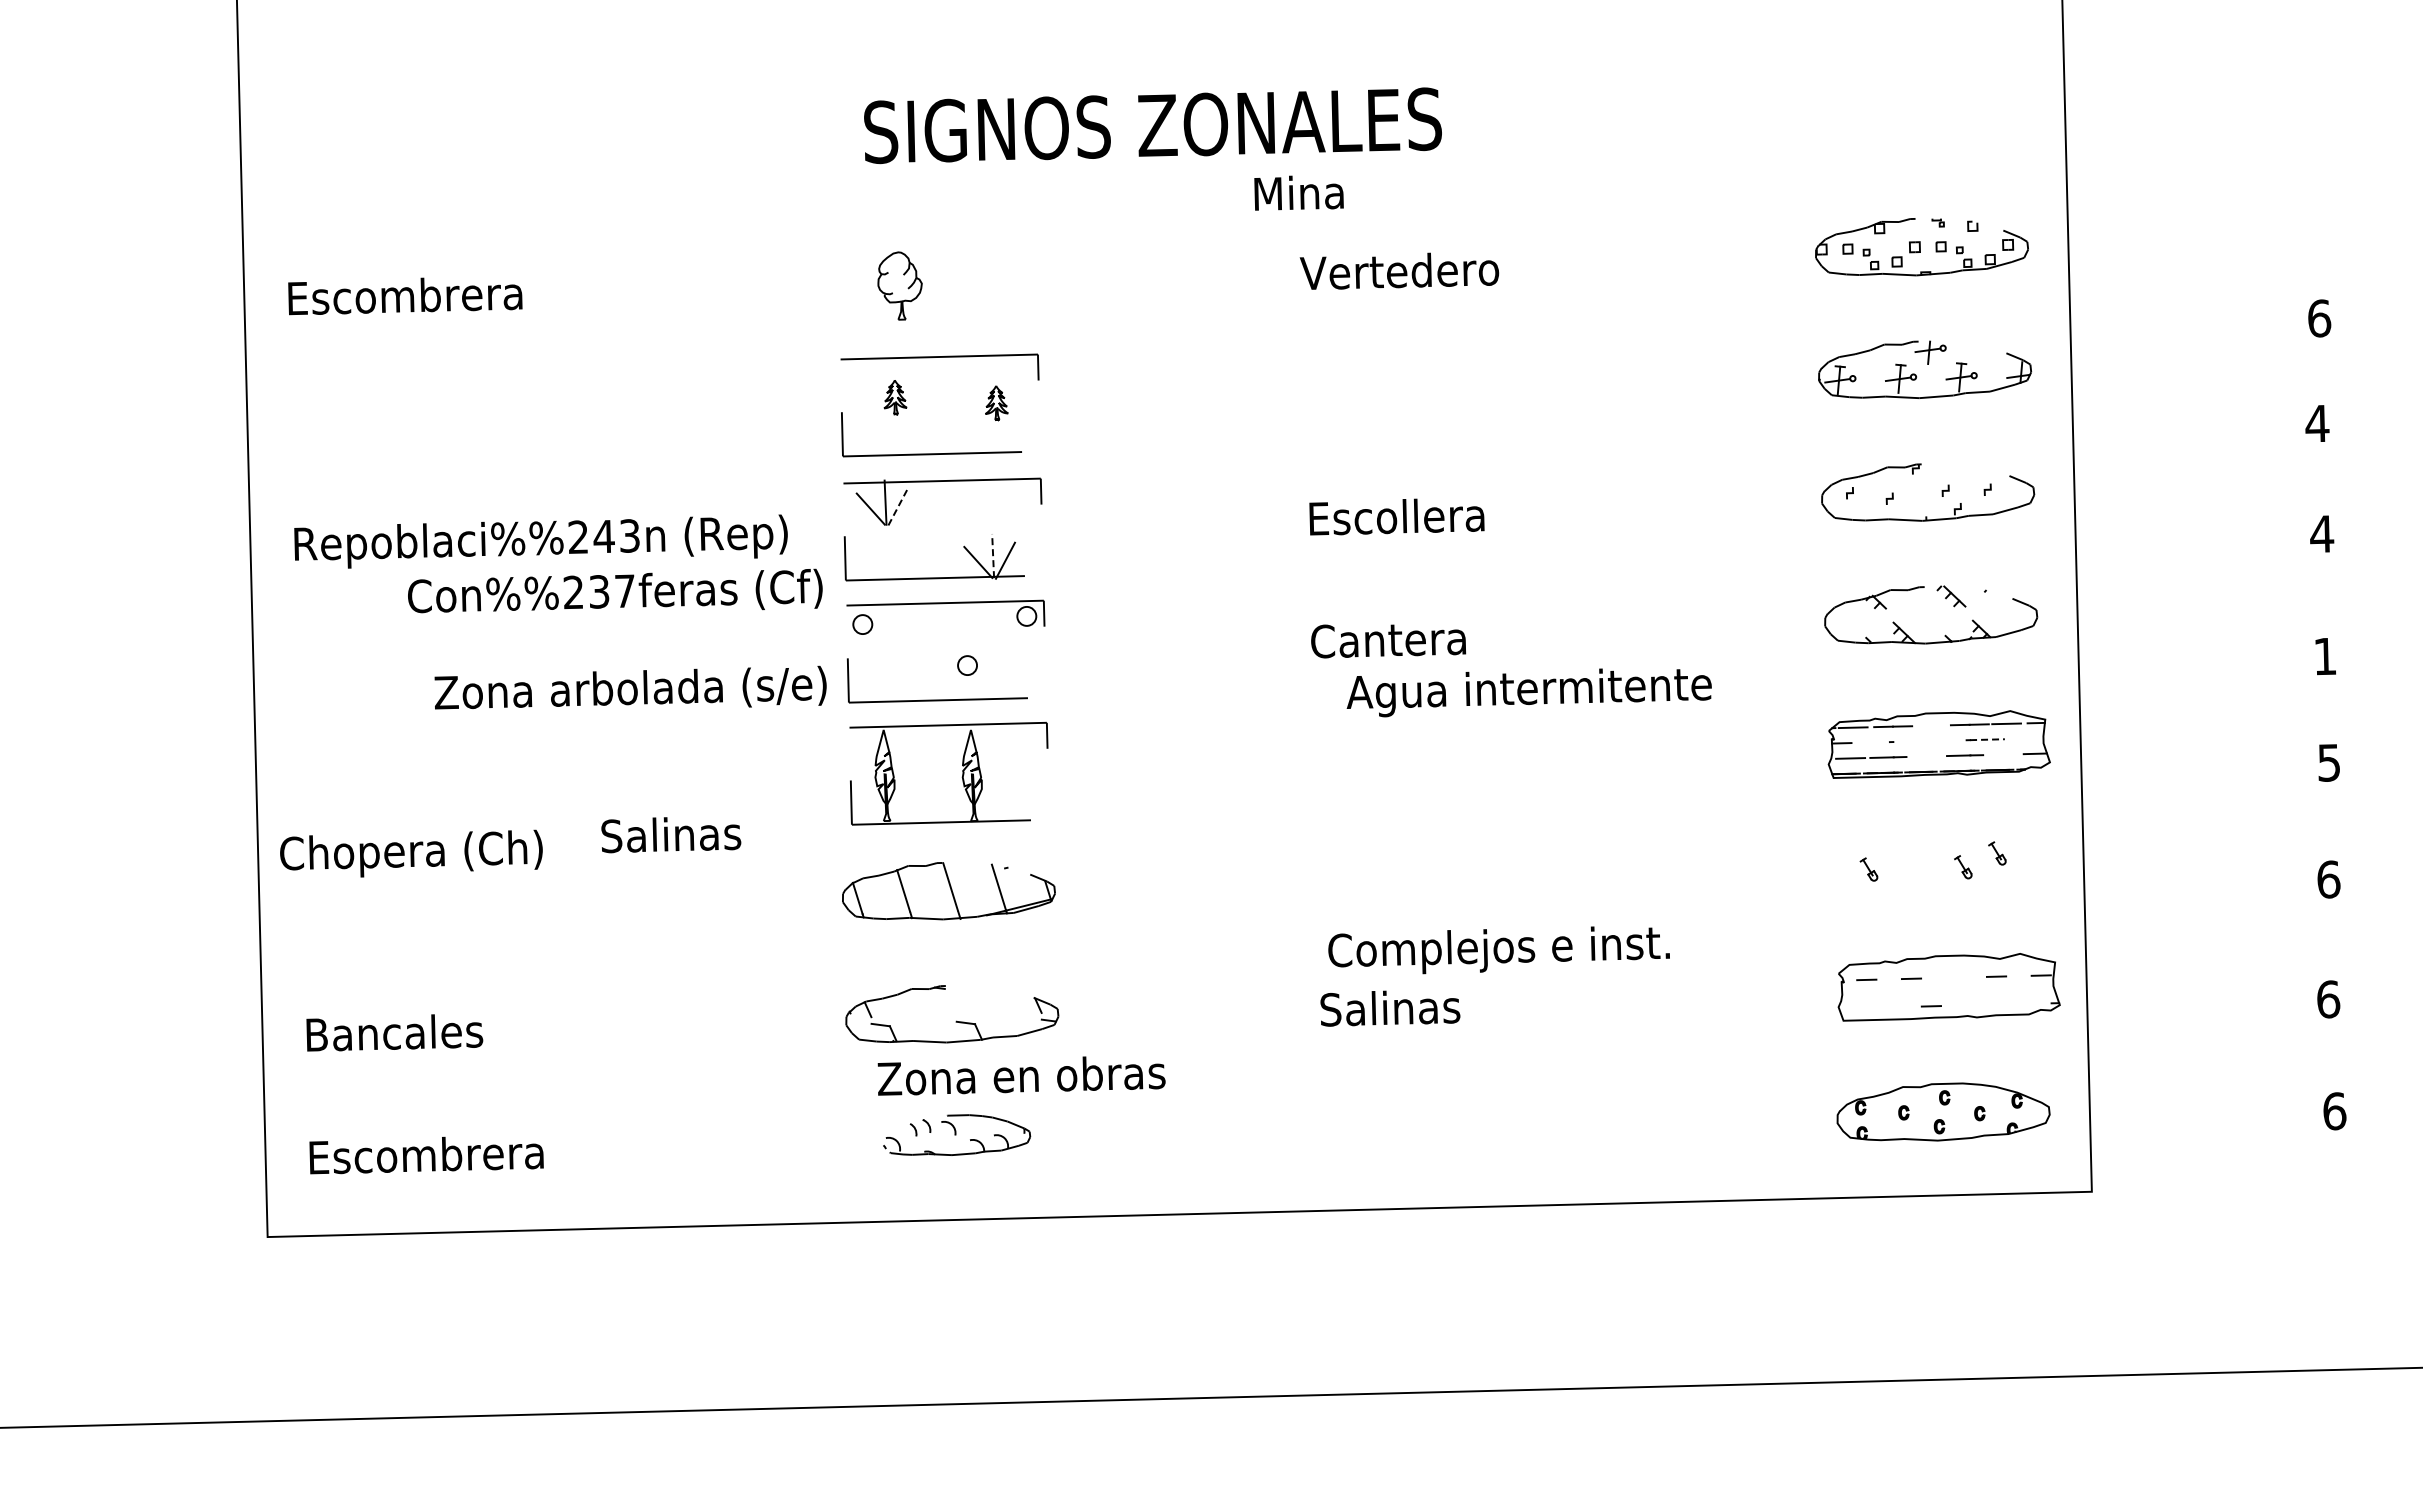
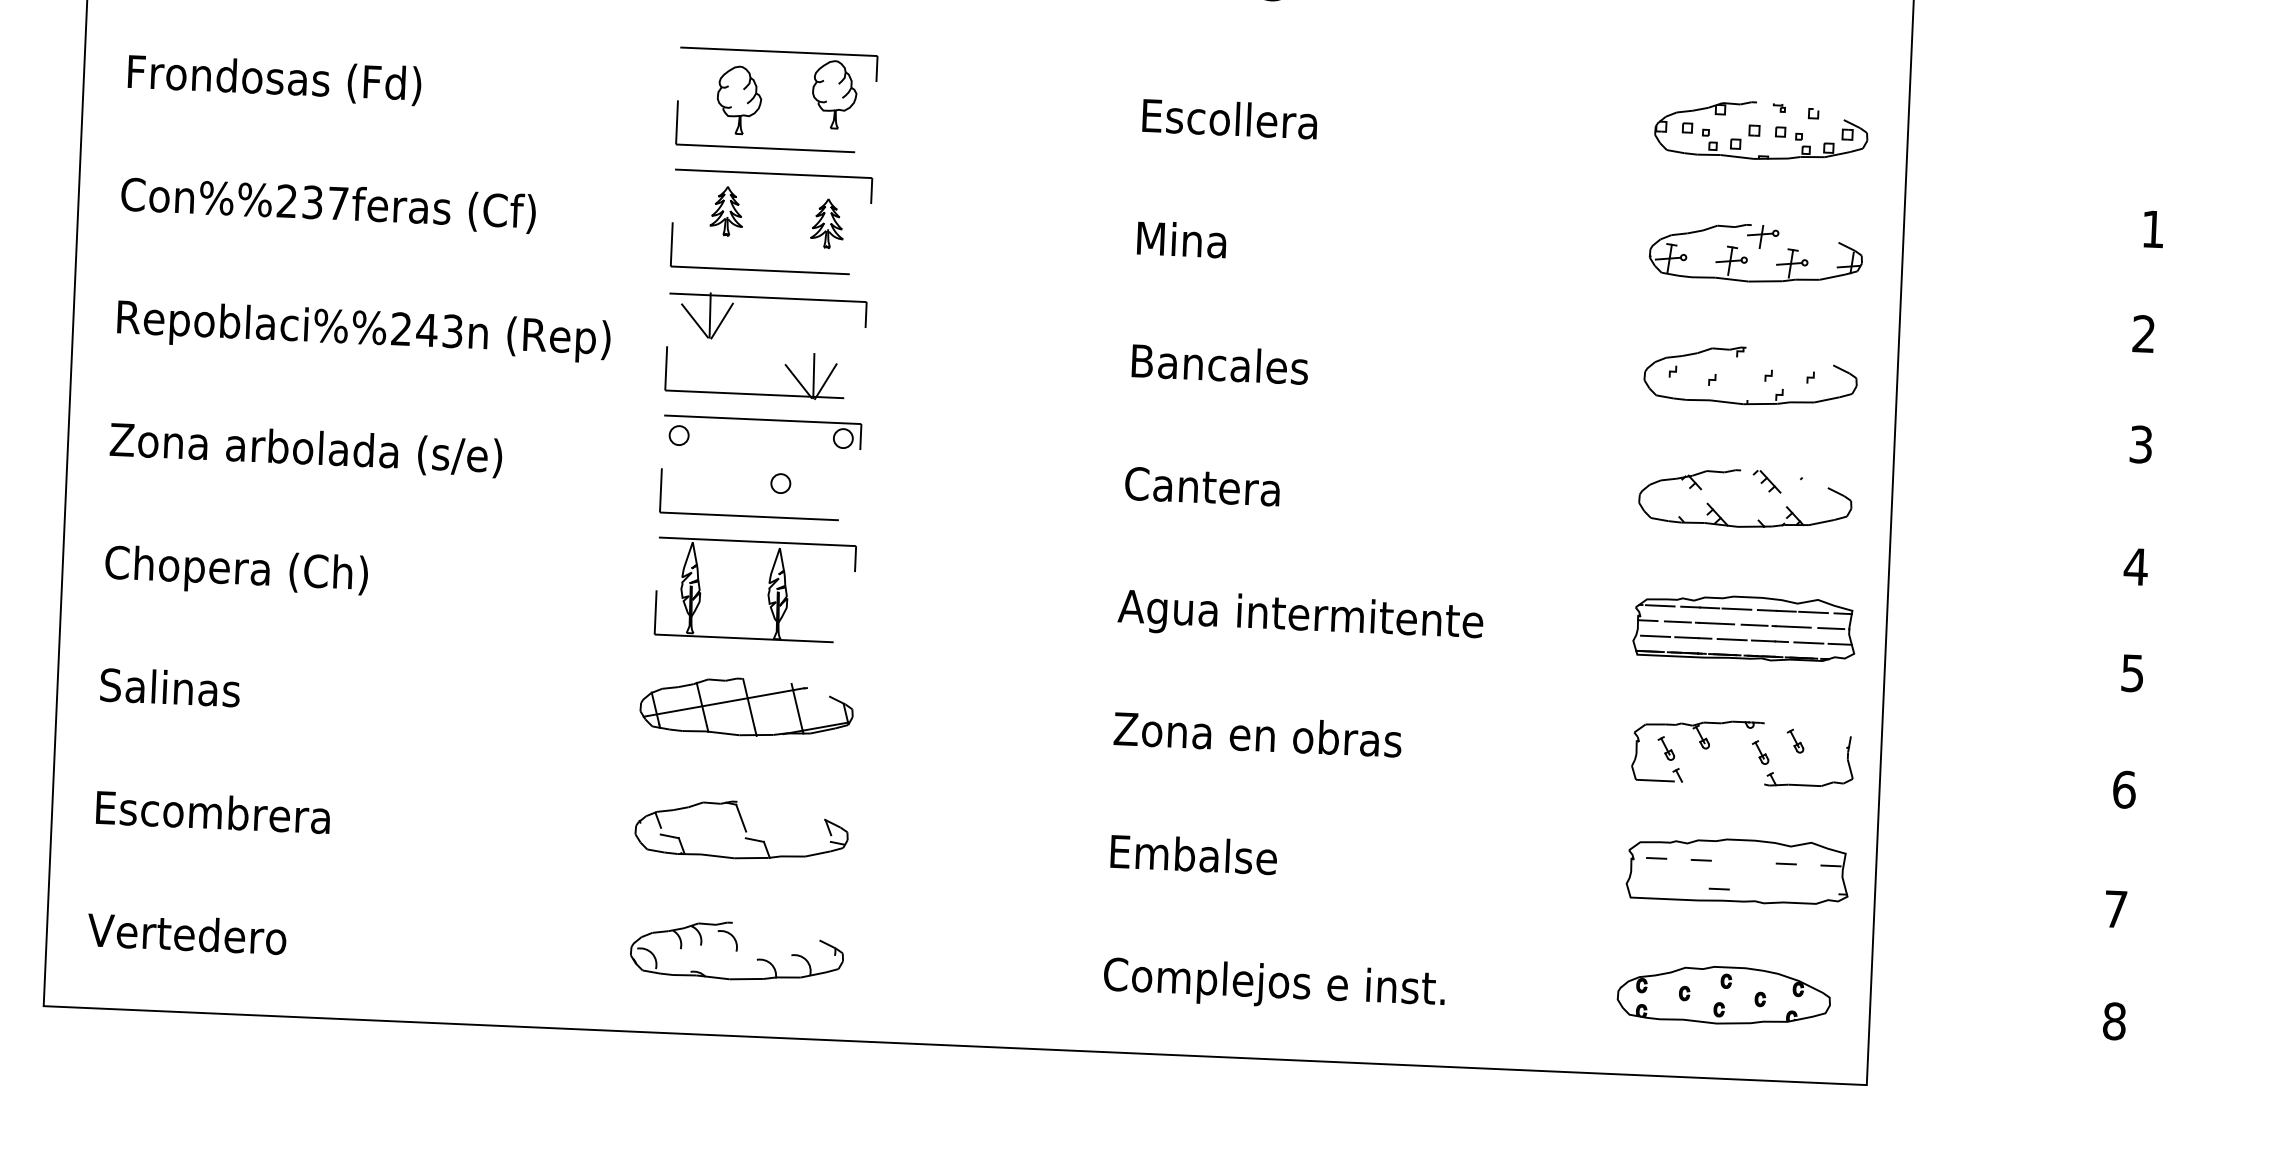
text: (1298, 192) -> (1181, 239), moved
text: (1399, 270) -> (1238, 118), Vertedero -> Escollera
part: (972, 275) -> (812, 94), added
text: (437, 294) -> (277, 77), Escombrera -> Frondosas (Fd)
text: (2319, 318) -> (2153, 229), 6 -> 1
part: (895, 397) -> (727, 211), size x1.43
part: (996, 403) -> (827, 224), size x1.43
text: (2317, 423) -> (2144, 333), 4 -> 2
line: (898, 506) -> (722, 320), dashed -> solid
text: (1403, 516) -> (1225, 364), Escollera -> Bancales
text: (2322, 534) -> (2141, 445), 4 -> 3
line: (993, 555) -> (814, 375), dashed -> solid
text: (615, 590) -> (328, 202), moved
text: (2325, 656) -> (2136, 566), 1 -> 4
text: (630, 687) -> (306, 447), moved
text: (1528, 692) -> (1299, 618), moved
line: (1929, 725) -> (1736, 608), added
line: (2025, 738) -> (1831, 628), added
line: (1987, 739) -> (1793, 626), dashed -> solid
line: (1948, 740) -> (1754, 625), added
line: (1910, 741) -> (1716, 623), added
line: (1871, 742) -> (1677, 621), added
line: (2003, 754) -> (1808, 642), added
line: (1926, 756) -> (1731, 639), added
text: (671, 835) -> (170, 688), moved
part: (1950, 844) -> (1749, 728), added
text: (411, 853) -> (236, 570), moved
line: (925, 887) -> (723, 702), added
text: (1498, 950) -> (1273, 985), moved
text: (2328, 999) -> (2115, 909), 6 -> 7
line: (950, 1001) -> (741, 817), added
text: (1404, 1007) -> (1193, 854), Salinas -> Embalse
text: (429, 1032) -> (219, 813), Bancales -> Escombrera
text: (1021, 1075) -> (1257, 734), moved
text: (2334, 1111) -> (2114, 1021), 6 -> 8
part: (955, 1135) -> (736, 951), size x1.43
text: (424, 1155) -> (205, 935), Escombrera -> Vertedero

